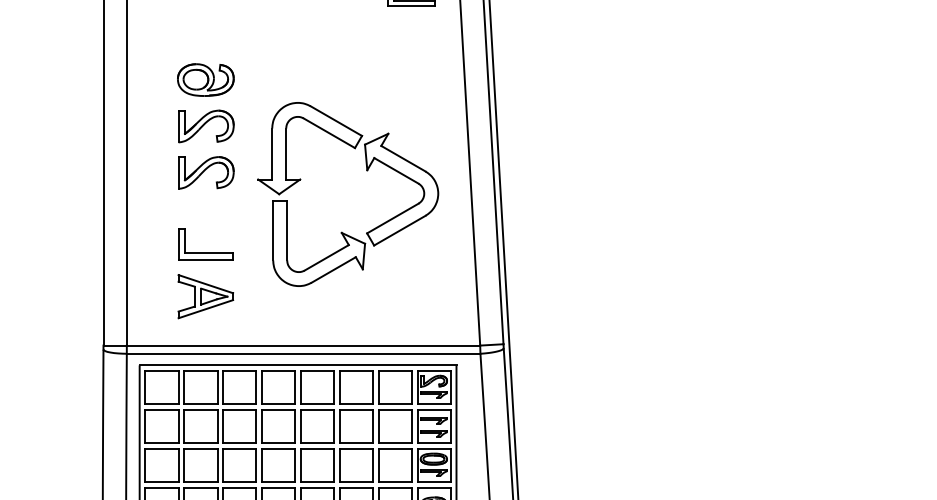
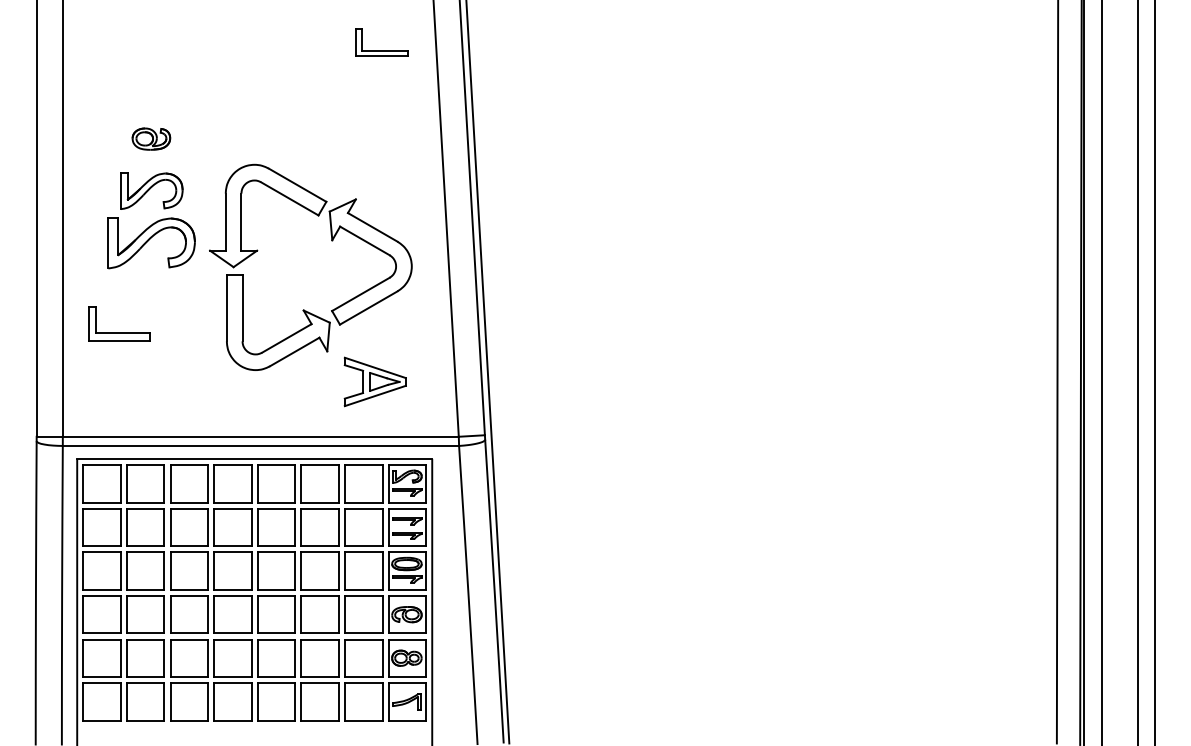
part: (205, 79) -> (151, 138), size x0.6
part: (205, 172) -> (151, 242), size x1.4
part: (205, 252) -> (119, 332), moved
part: (205, 296) -> (374, 381), moved

